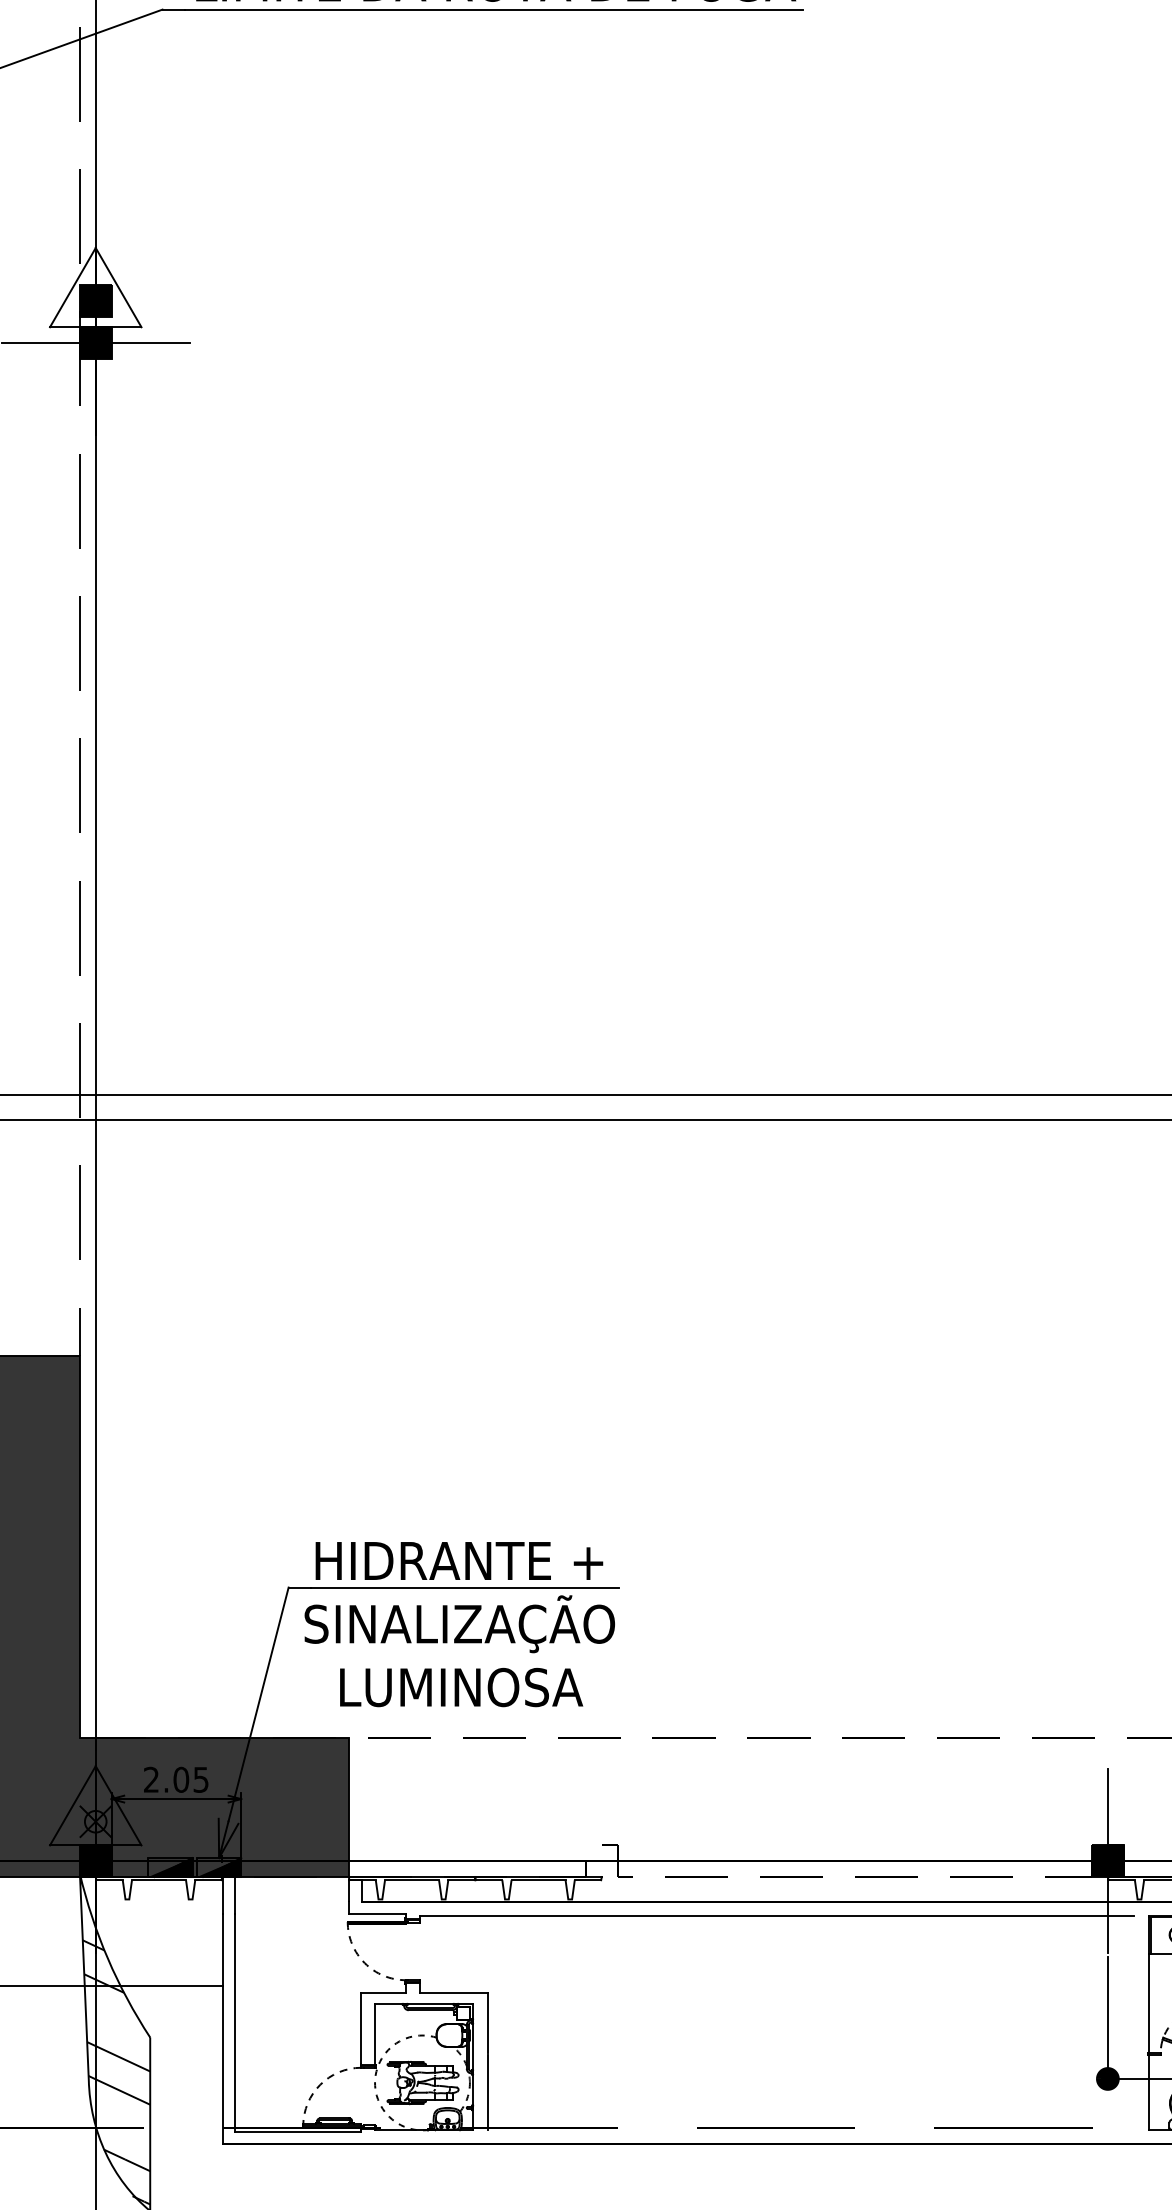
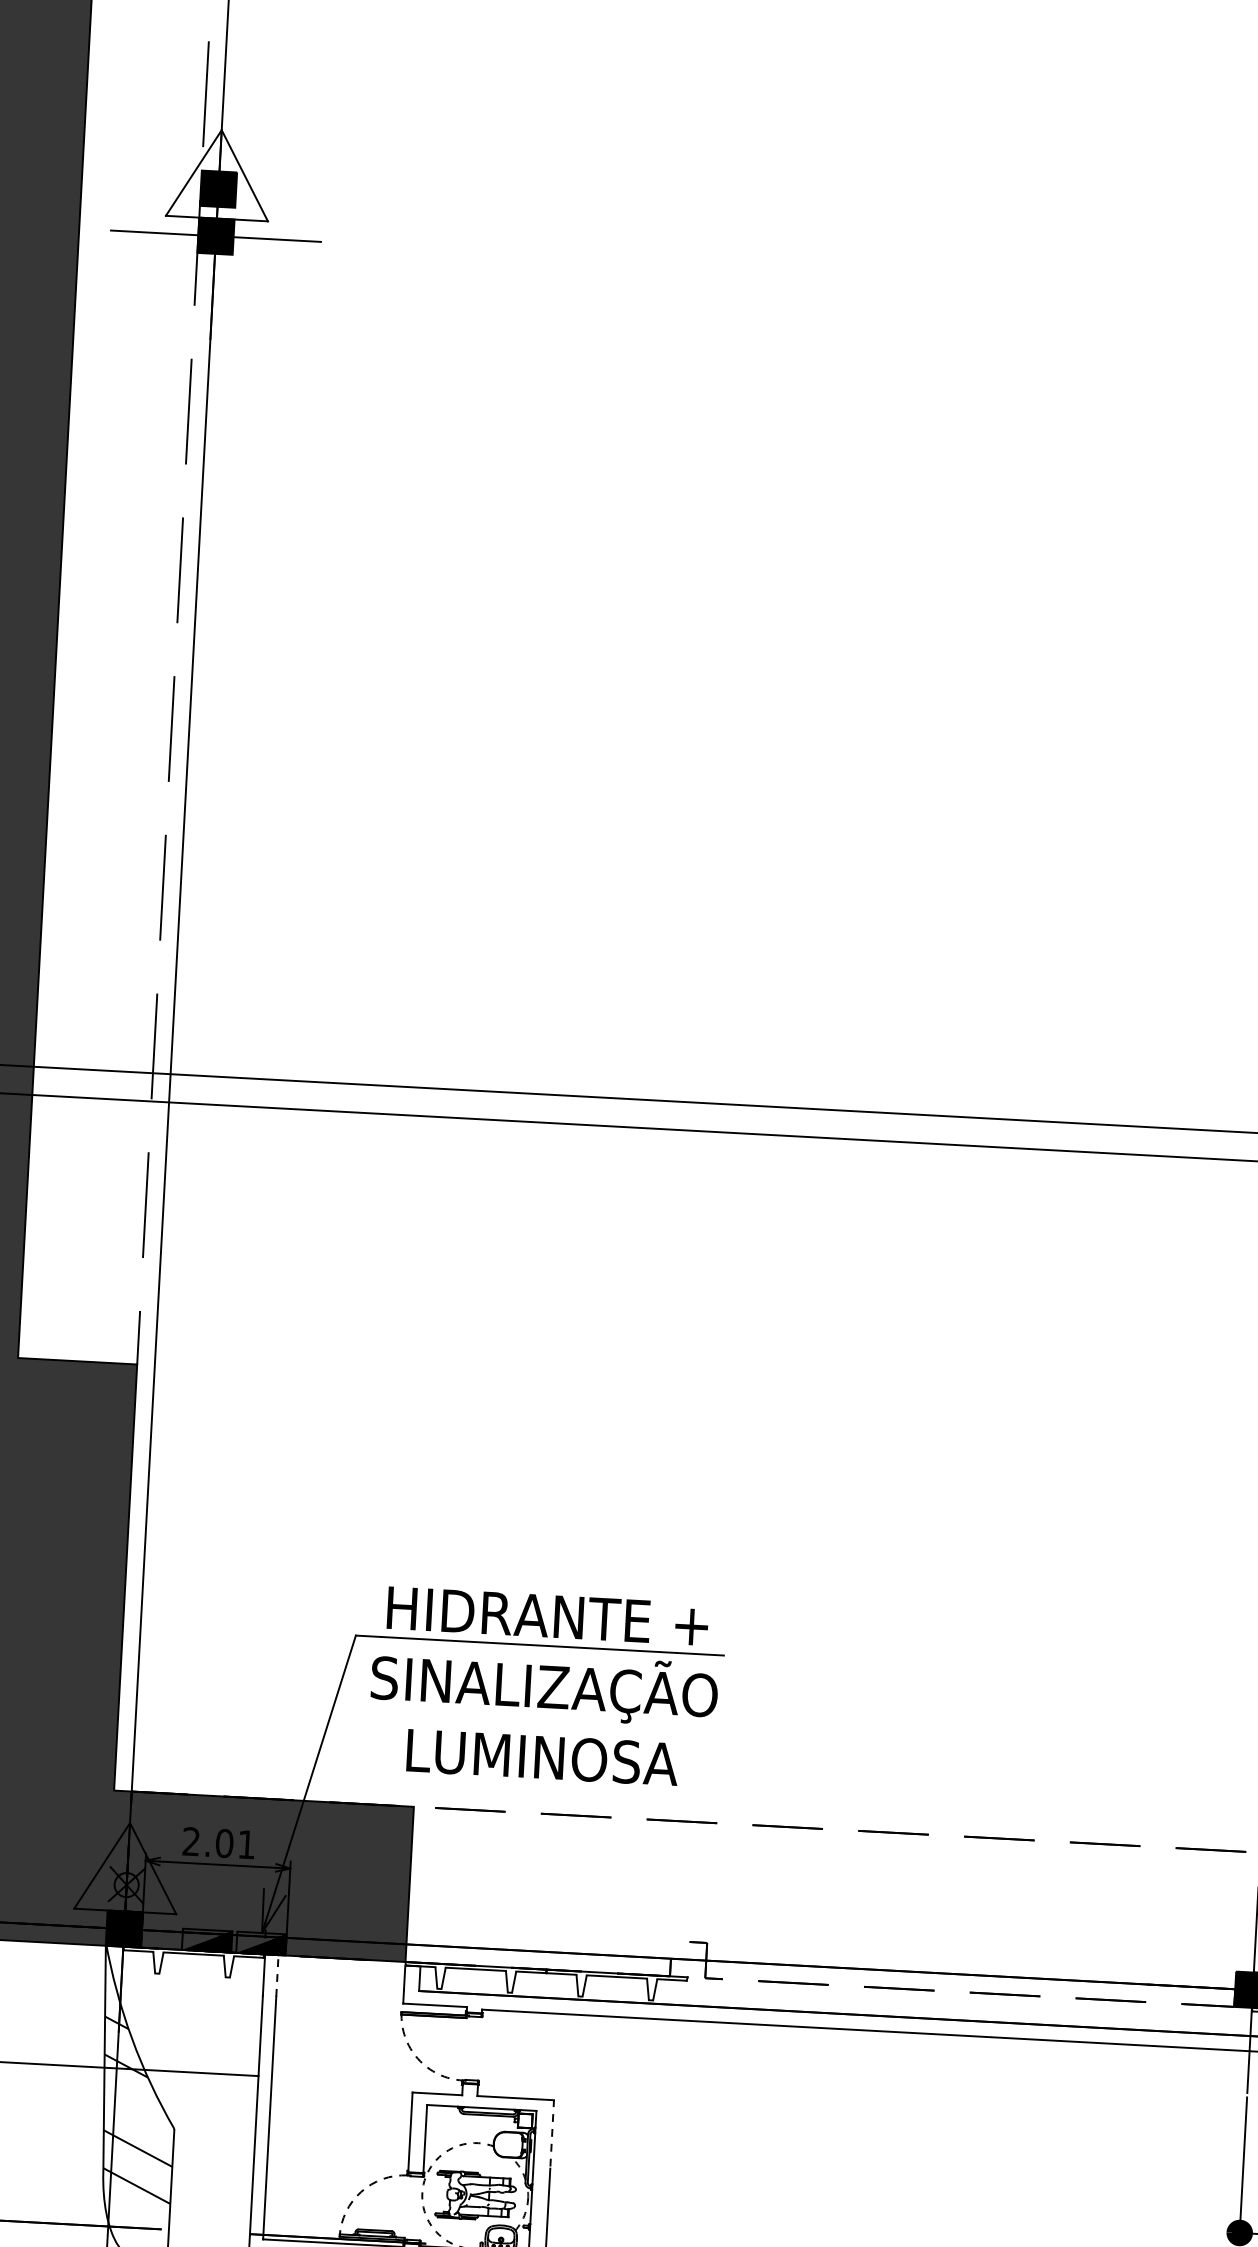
text: (200, 1779) -> (246, 1844), 2.05 -> 2.01
line: (234, 1895) -> (276, 1975), solid -> dashed
line: (488, 2023) -> (552, 2133), solid -> dashed

